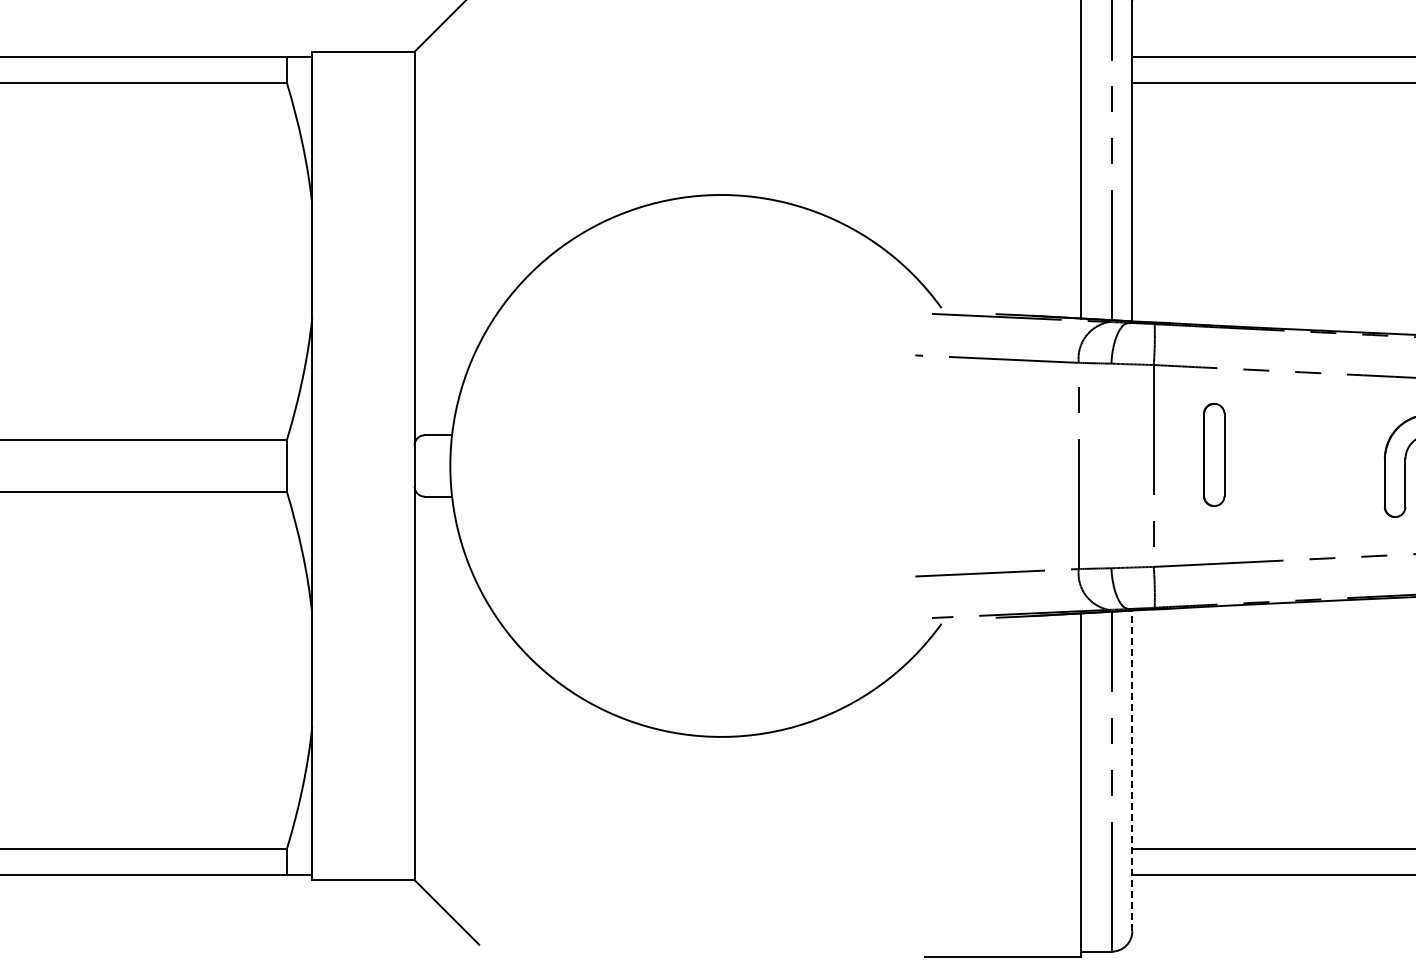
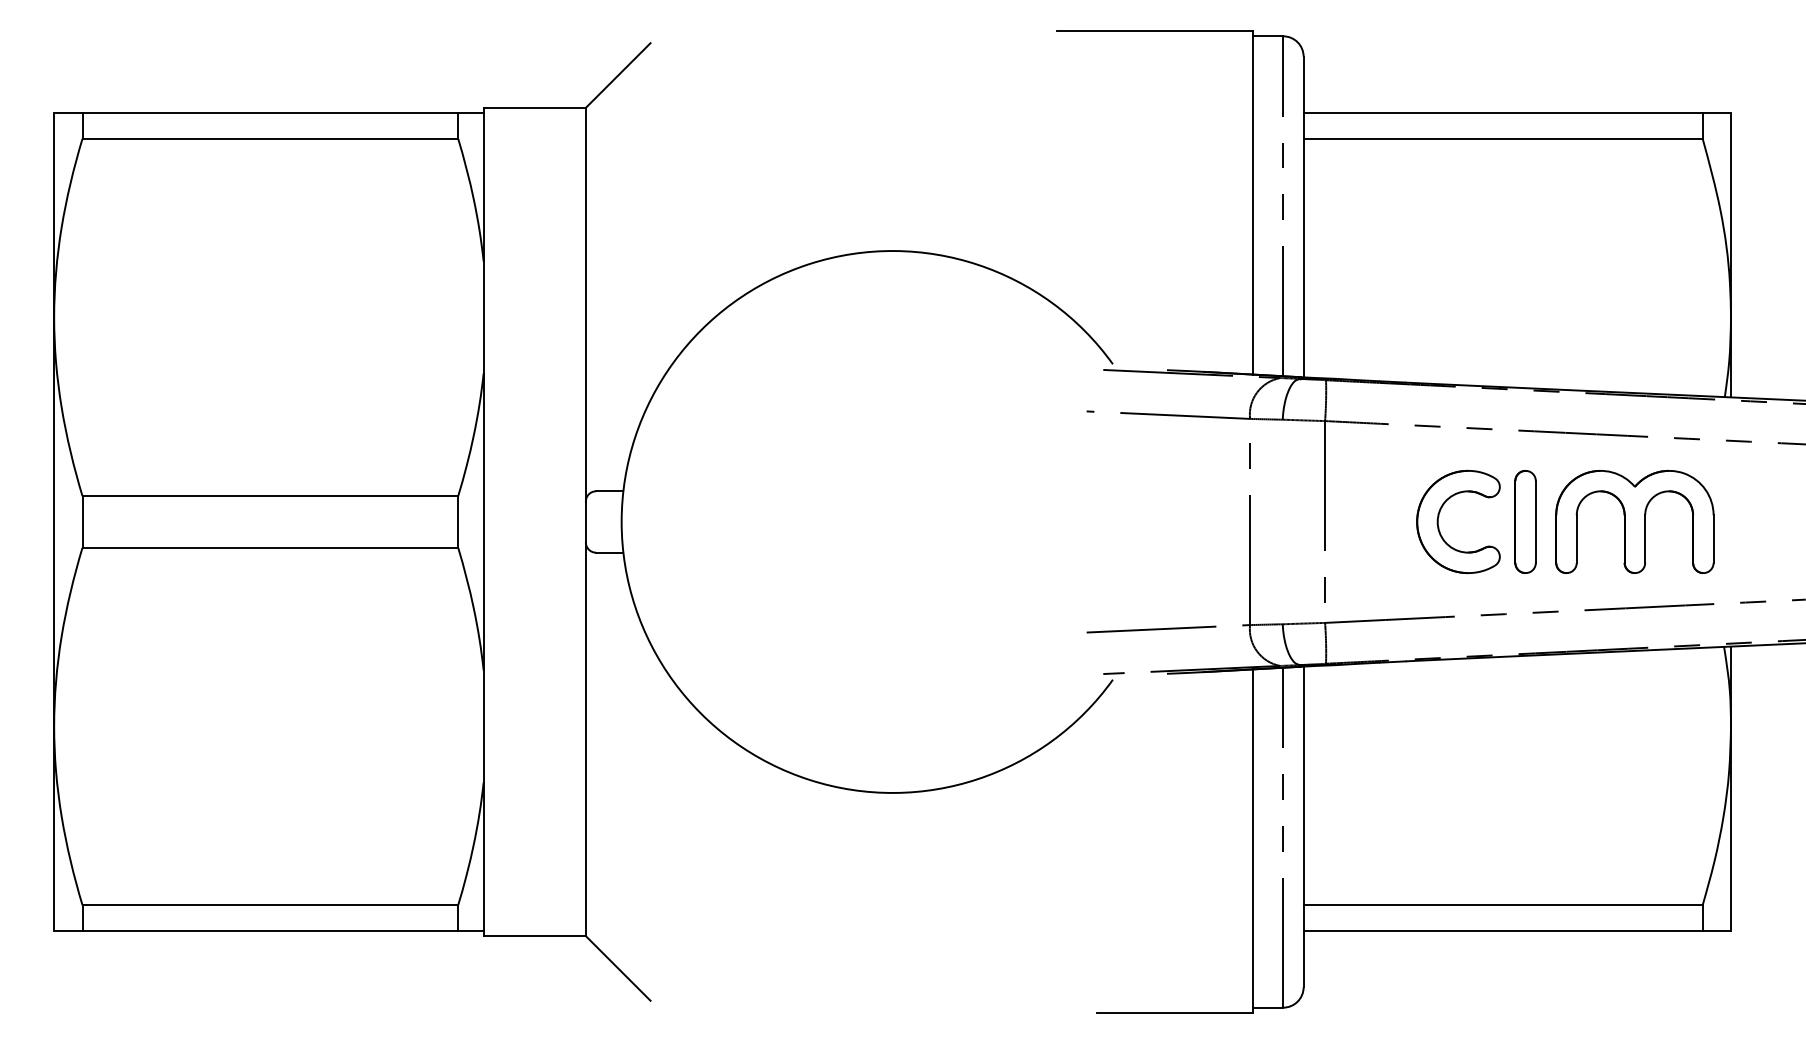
part: (1214, 454) -> (1525, 521), moved
part: (1268, 460) -> (1439, 516), added
line: (1132, 770) -> (1303, 826), dashed -> solid

